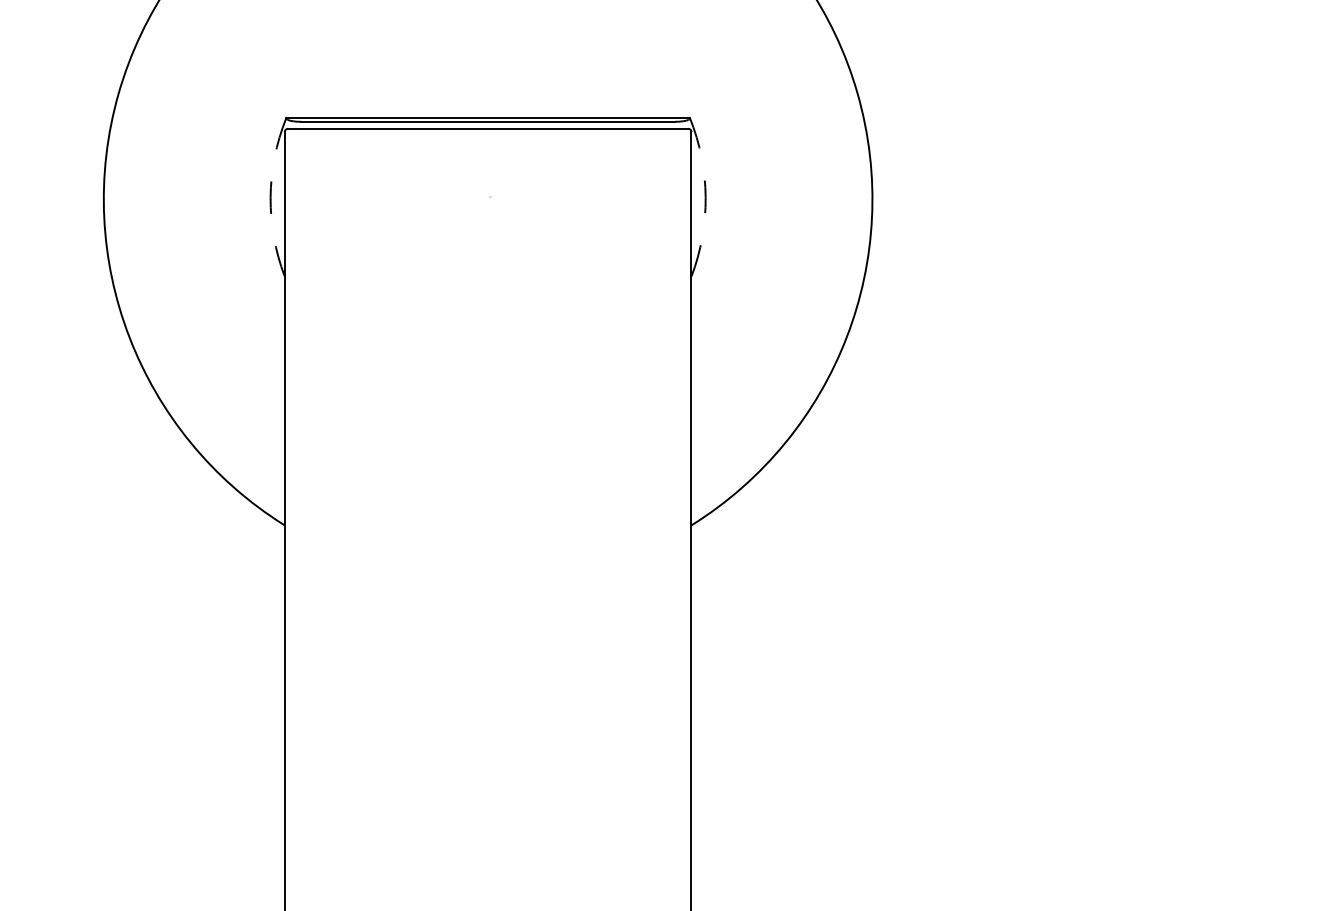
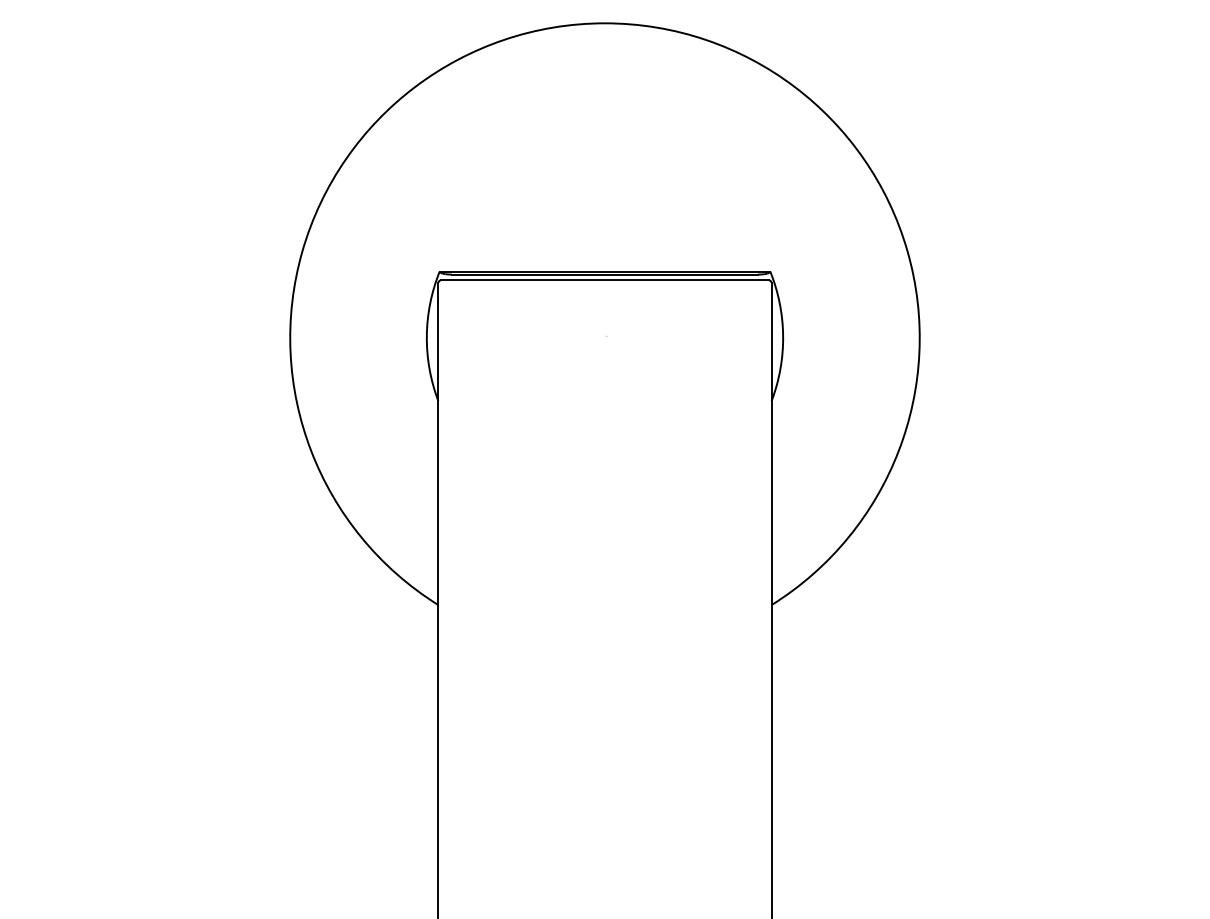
arc: (270, 197) -> (426, 336), dashed -> solid
arc: (706, 197) -> (783, 336), dashed -> solid

